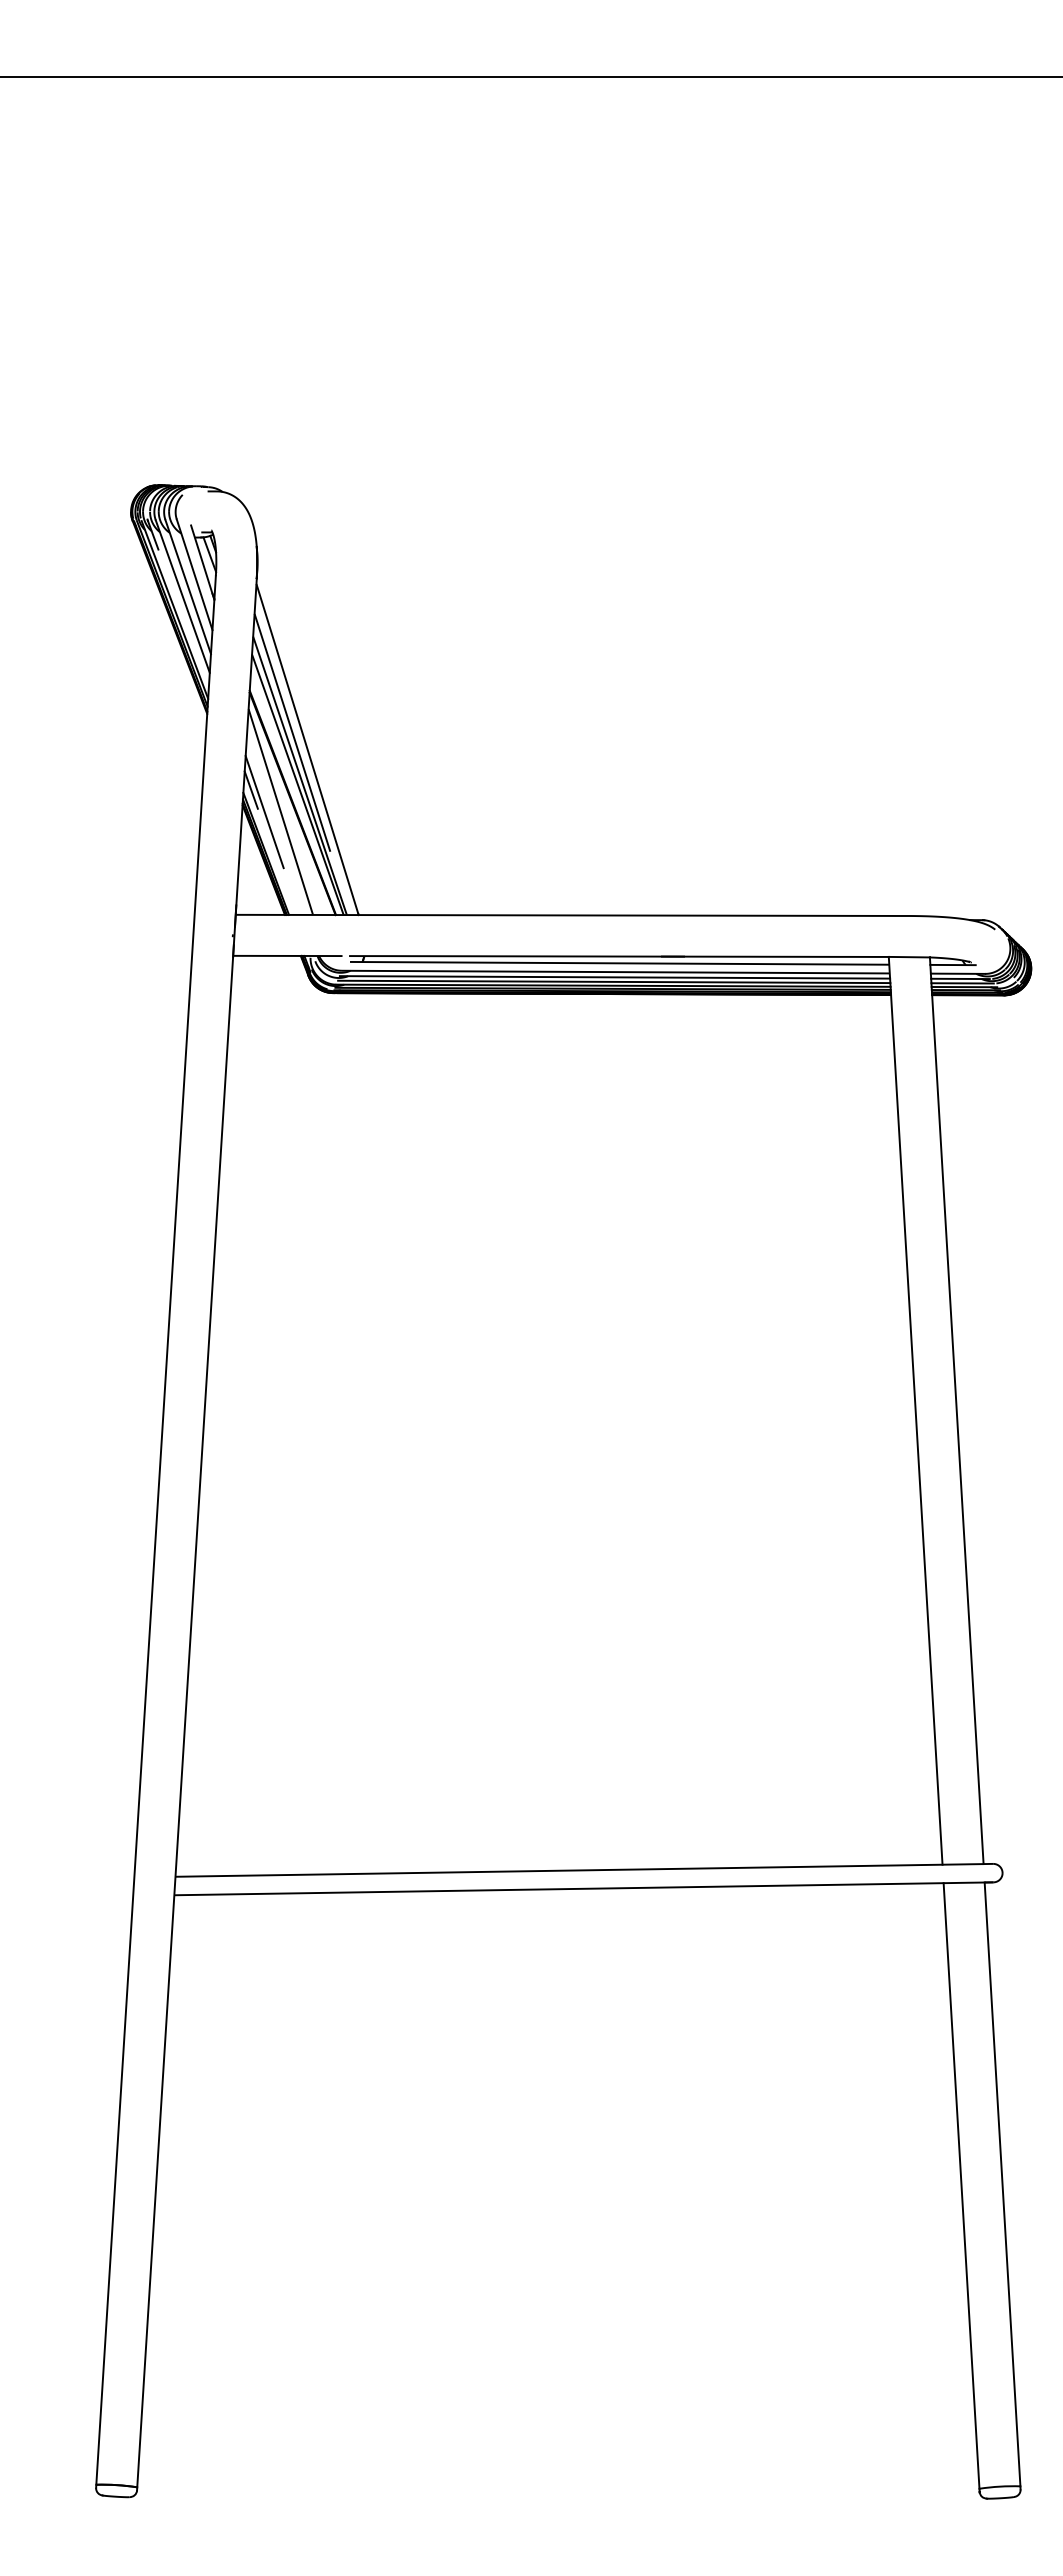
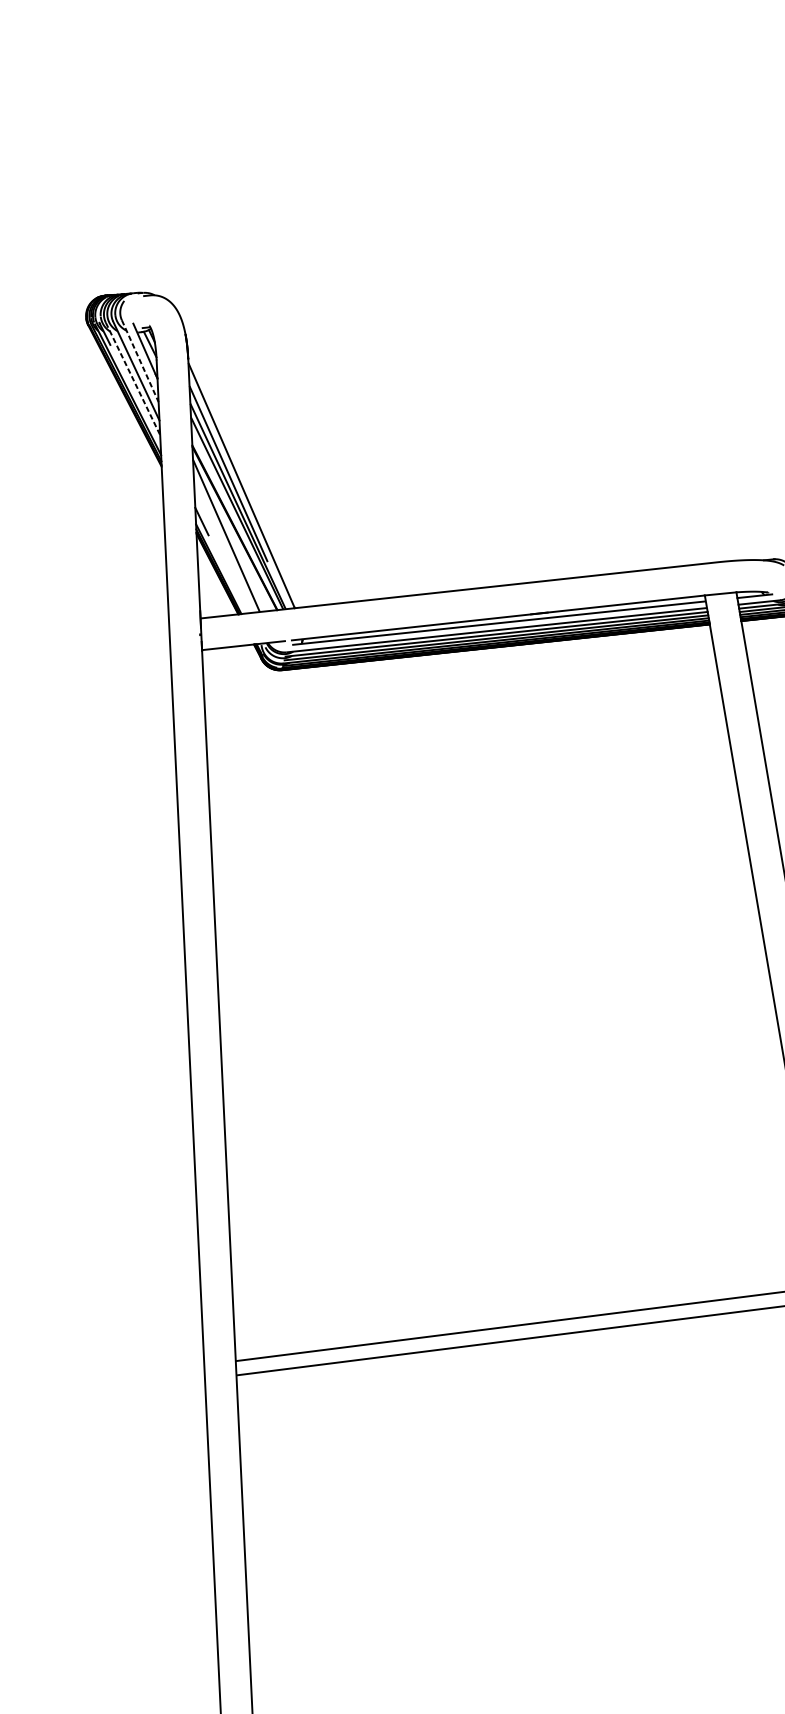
line: (194, 575) -> (140, 361), solid -> dashed
line: (182, 596) -> (132, 378), solid -> dashed
line: (264, 812) -> (213, 537), removed

